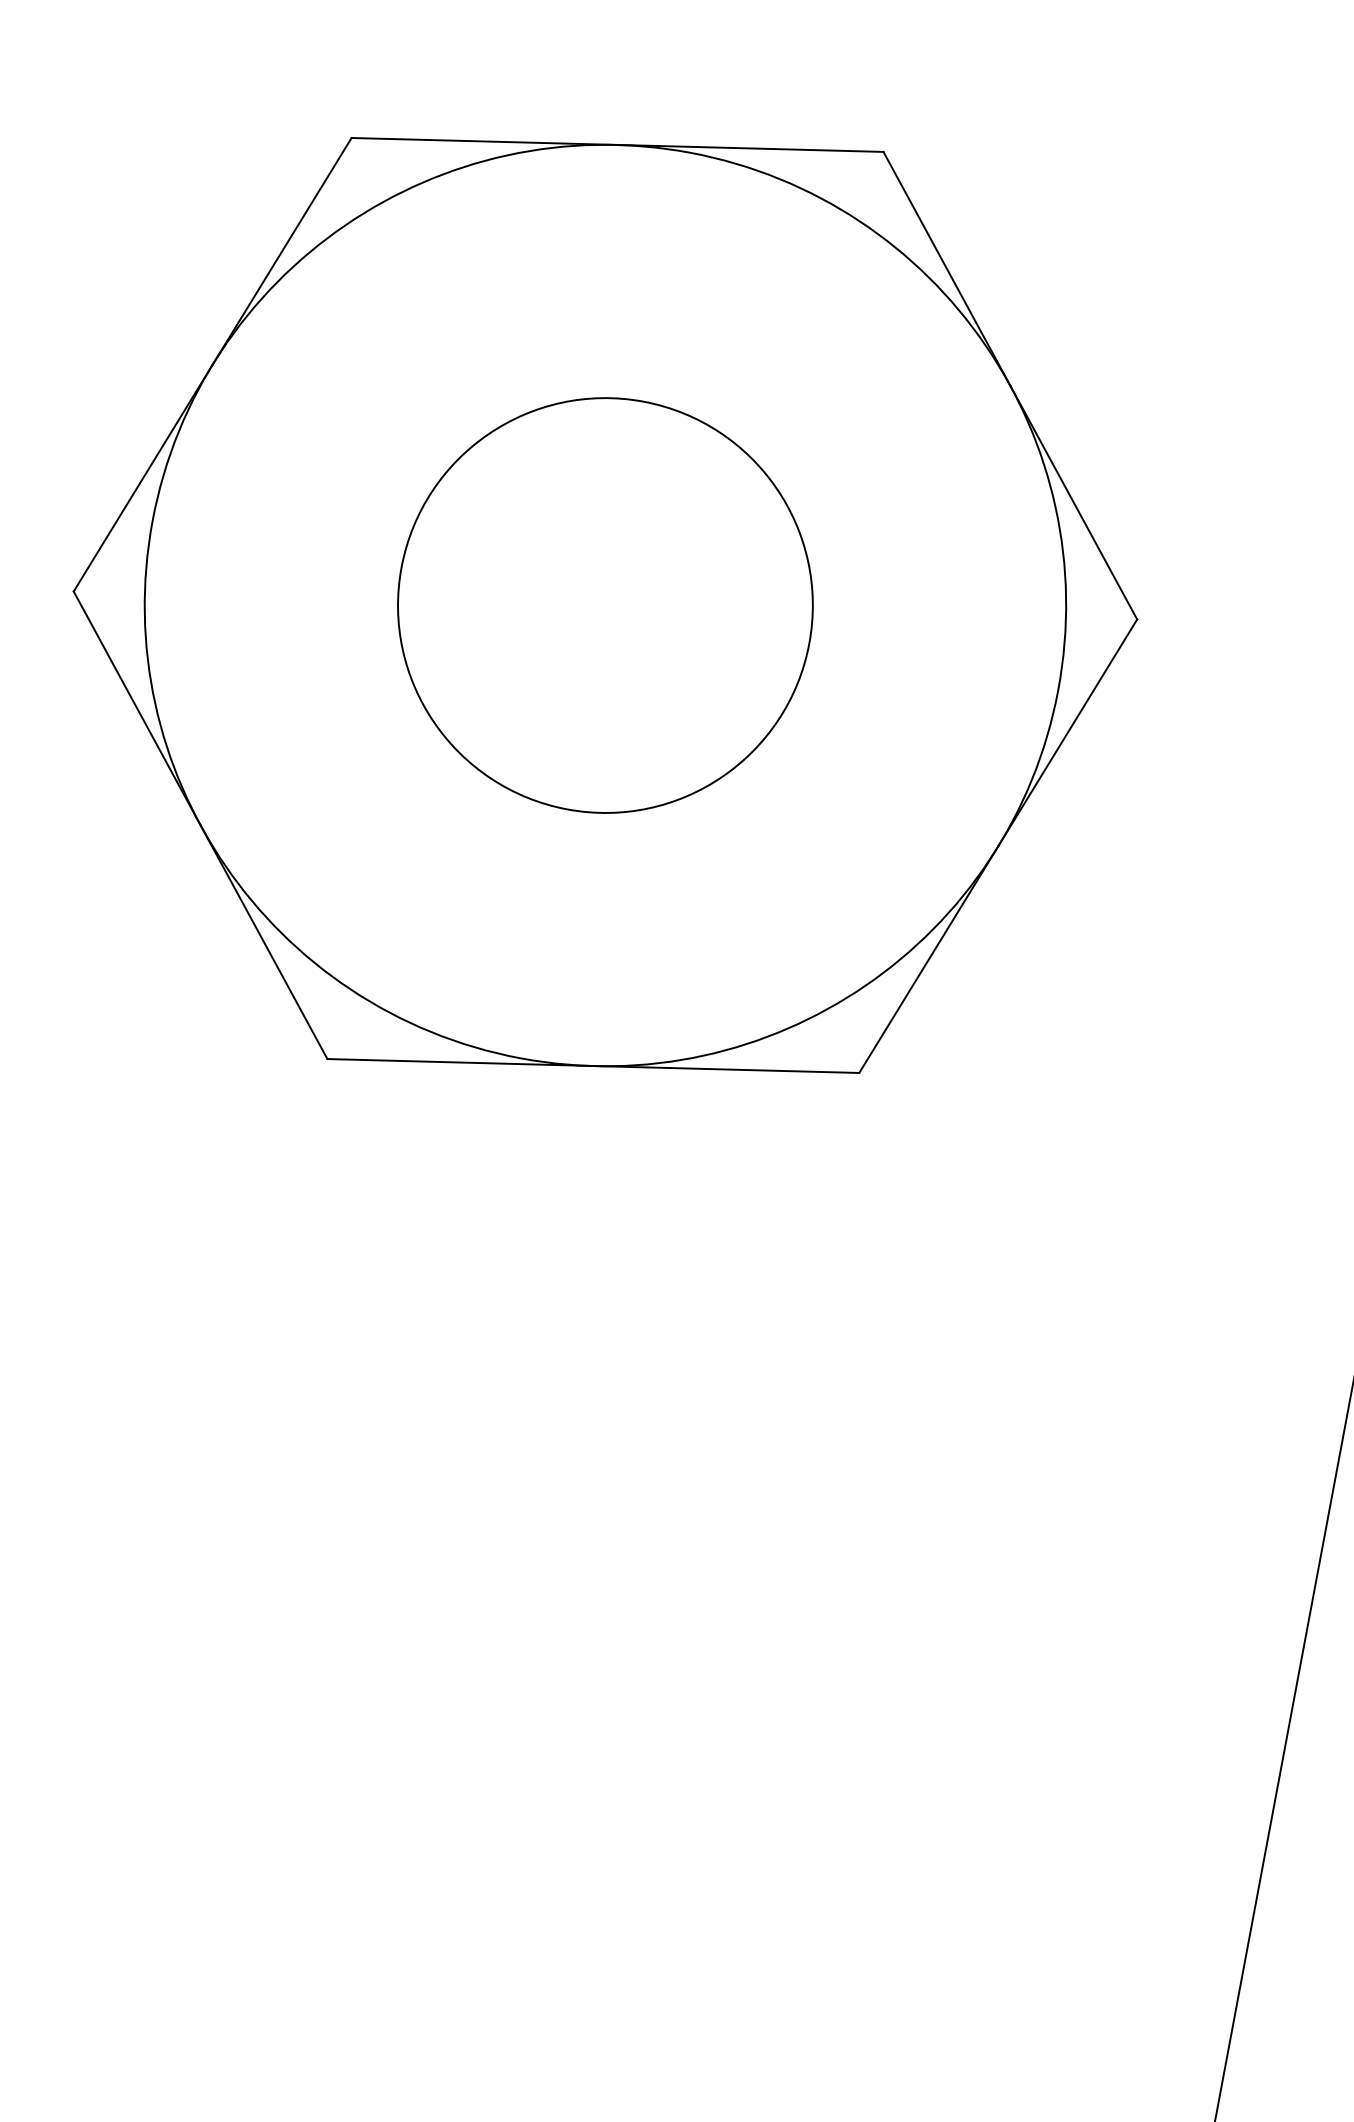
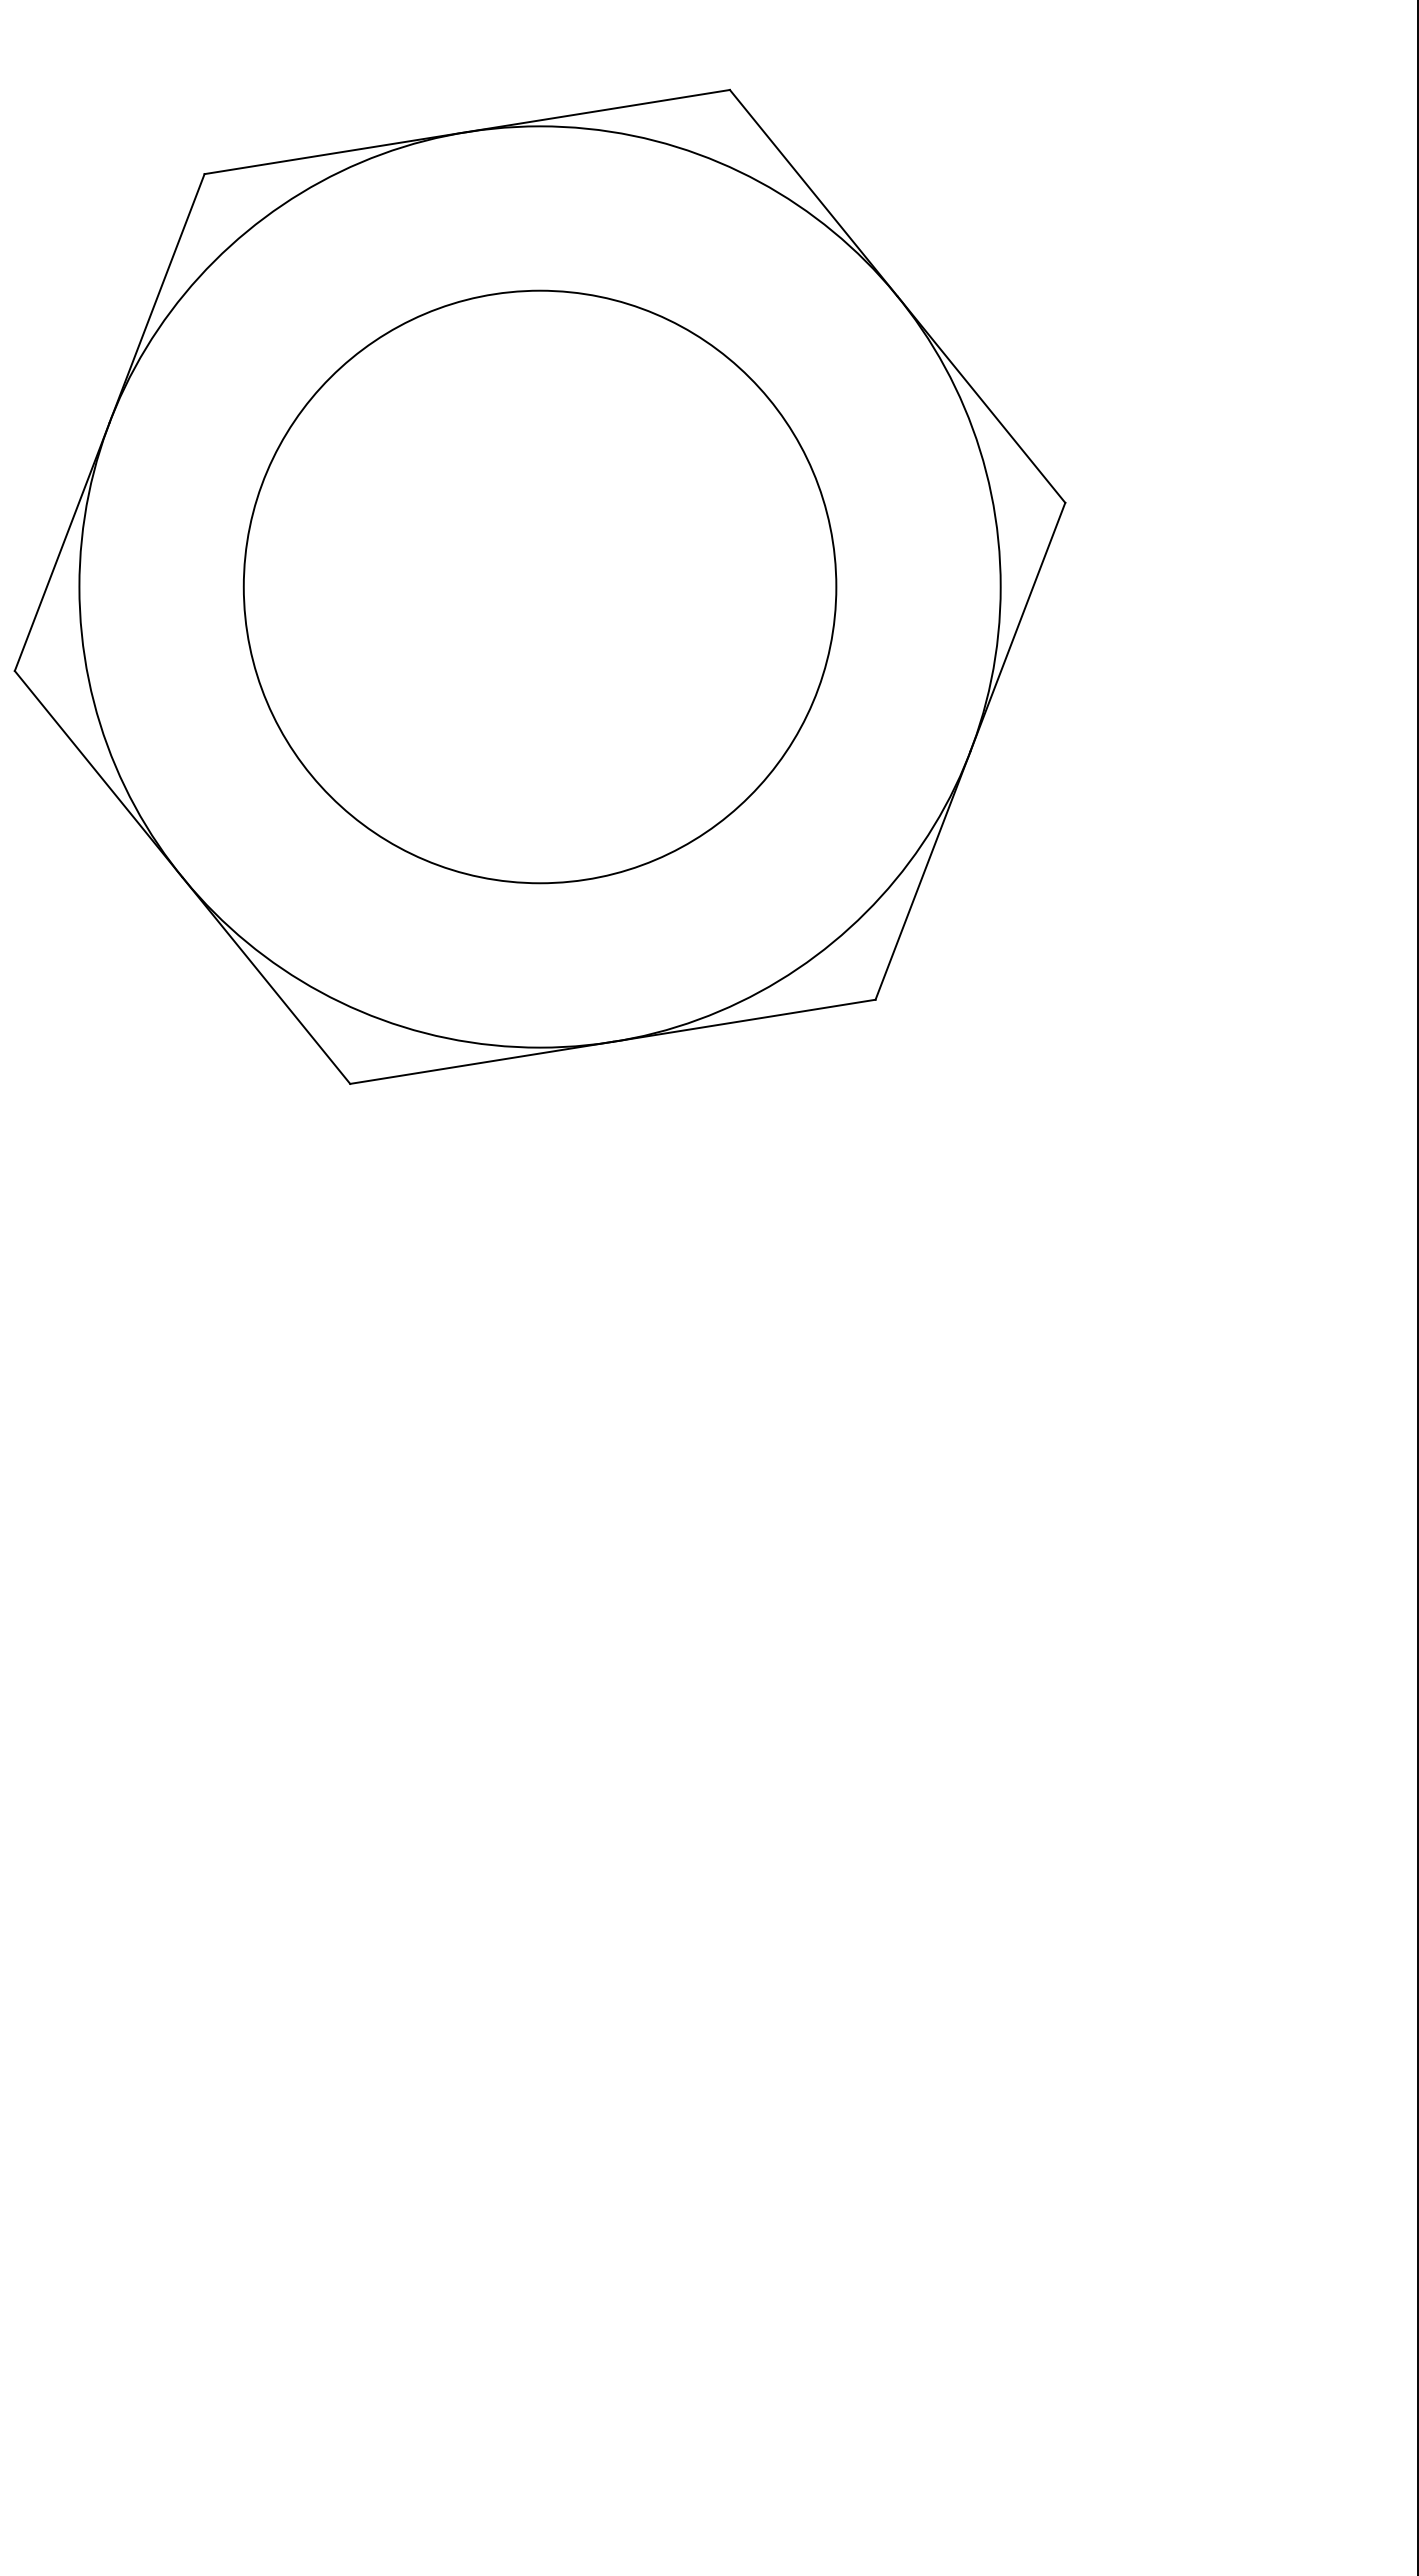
circle: (604, 604) -> (539, 586), size x1.43

